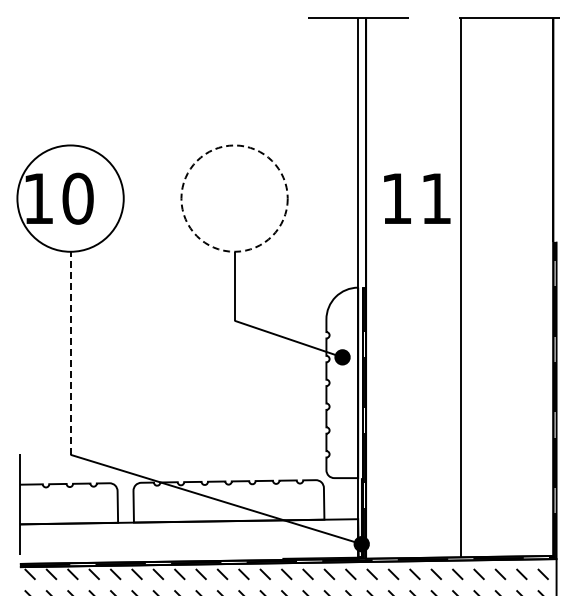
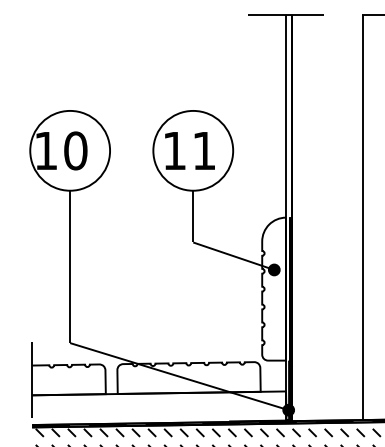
circle: (234, 198) -> (193, 150), dashed -> solid
text: (417, 198) -> (190, 150), moved
line: (70, 352) -> (70, 266), dashed -> solid

